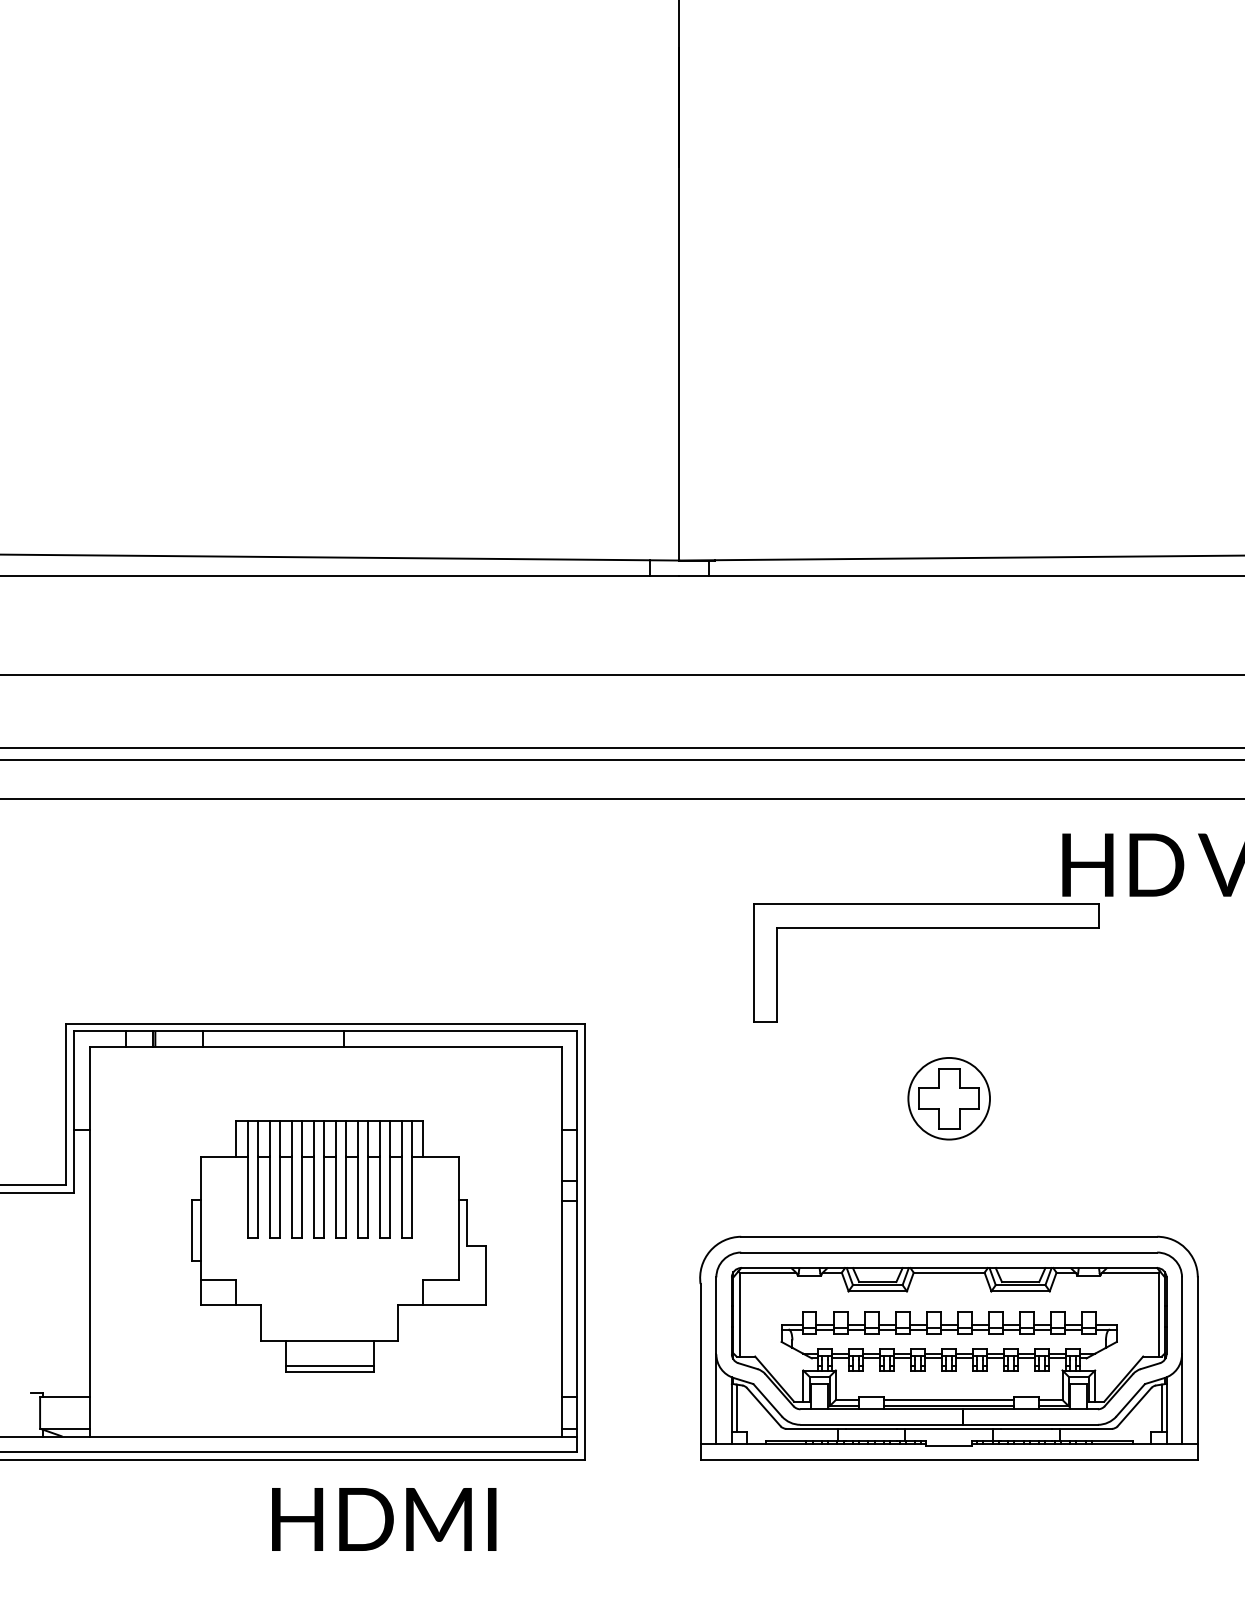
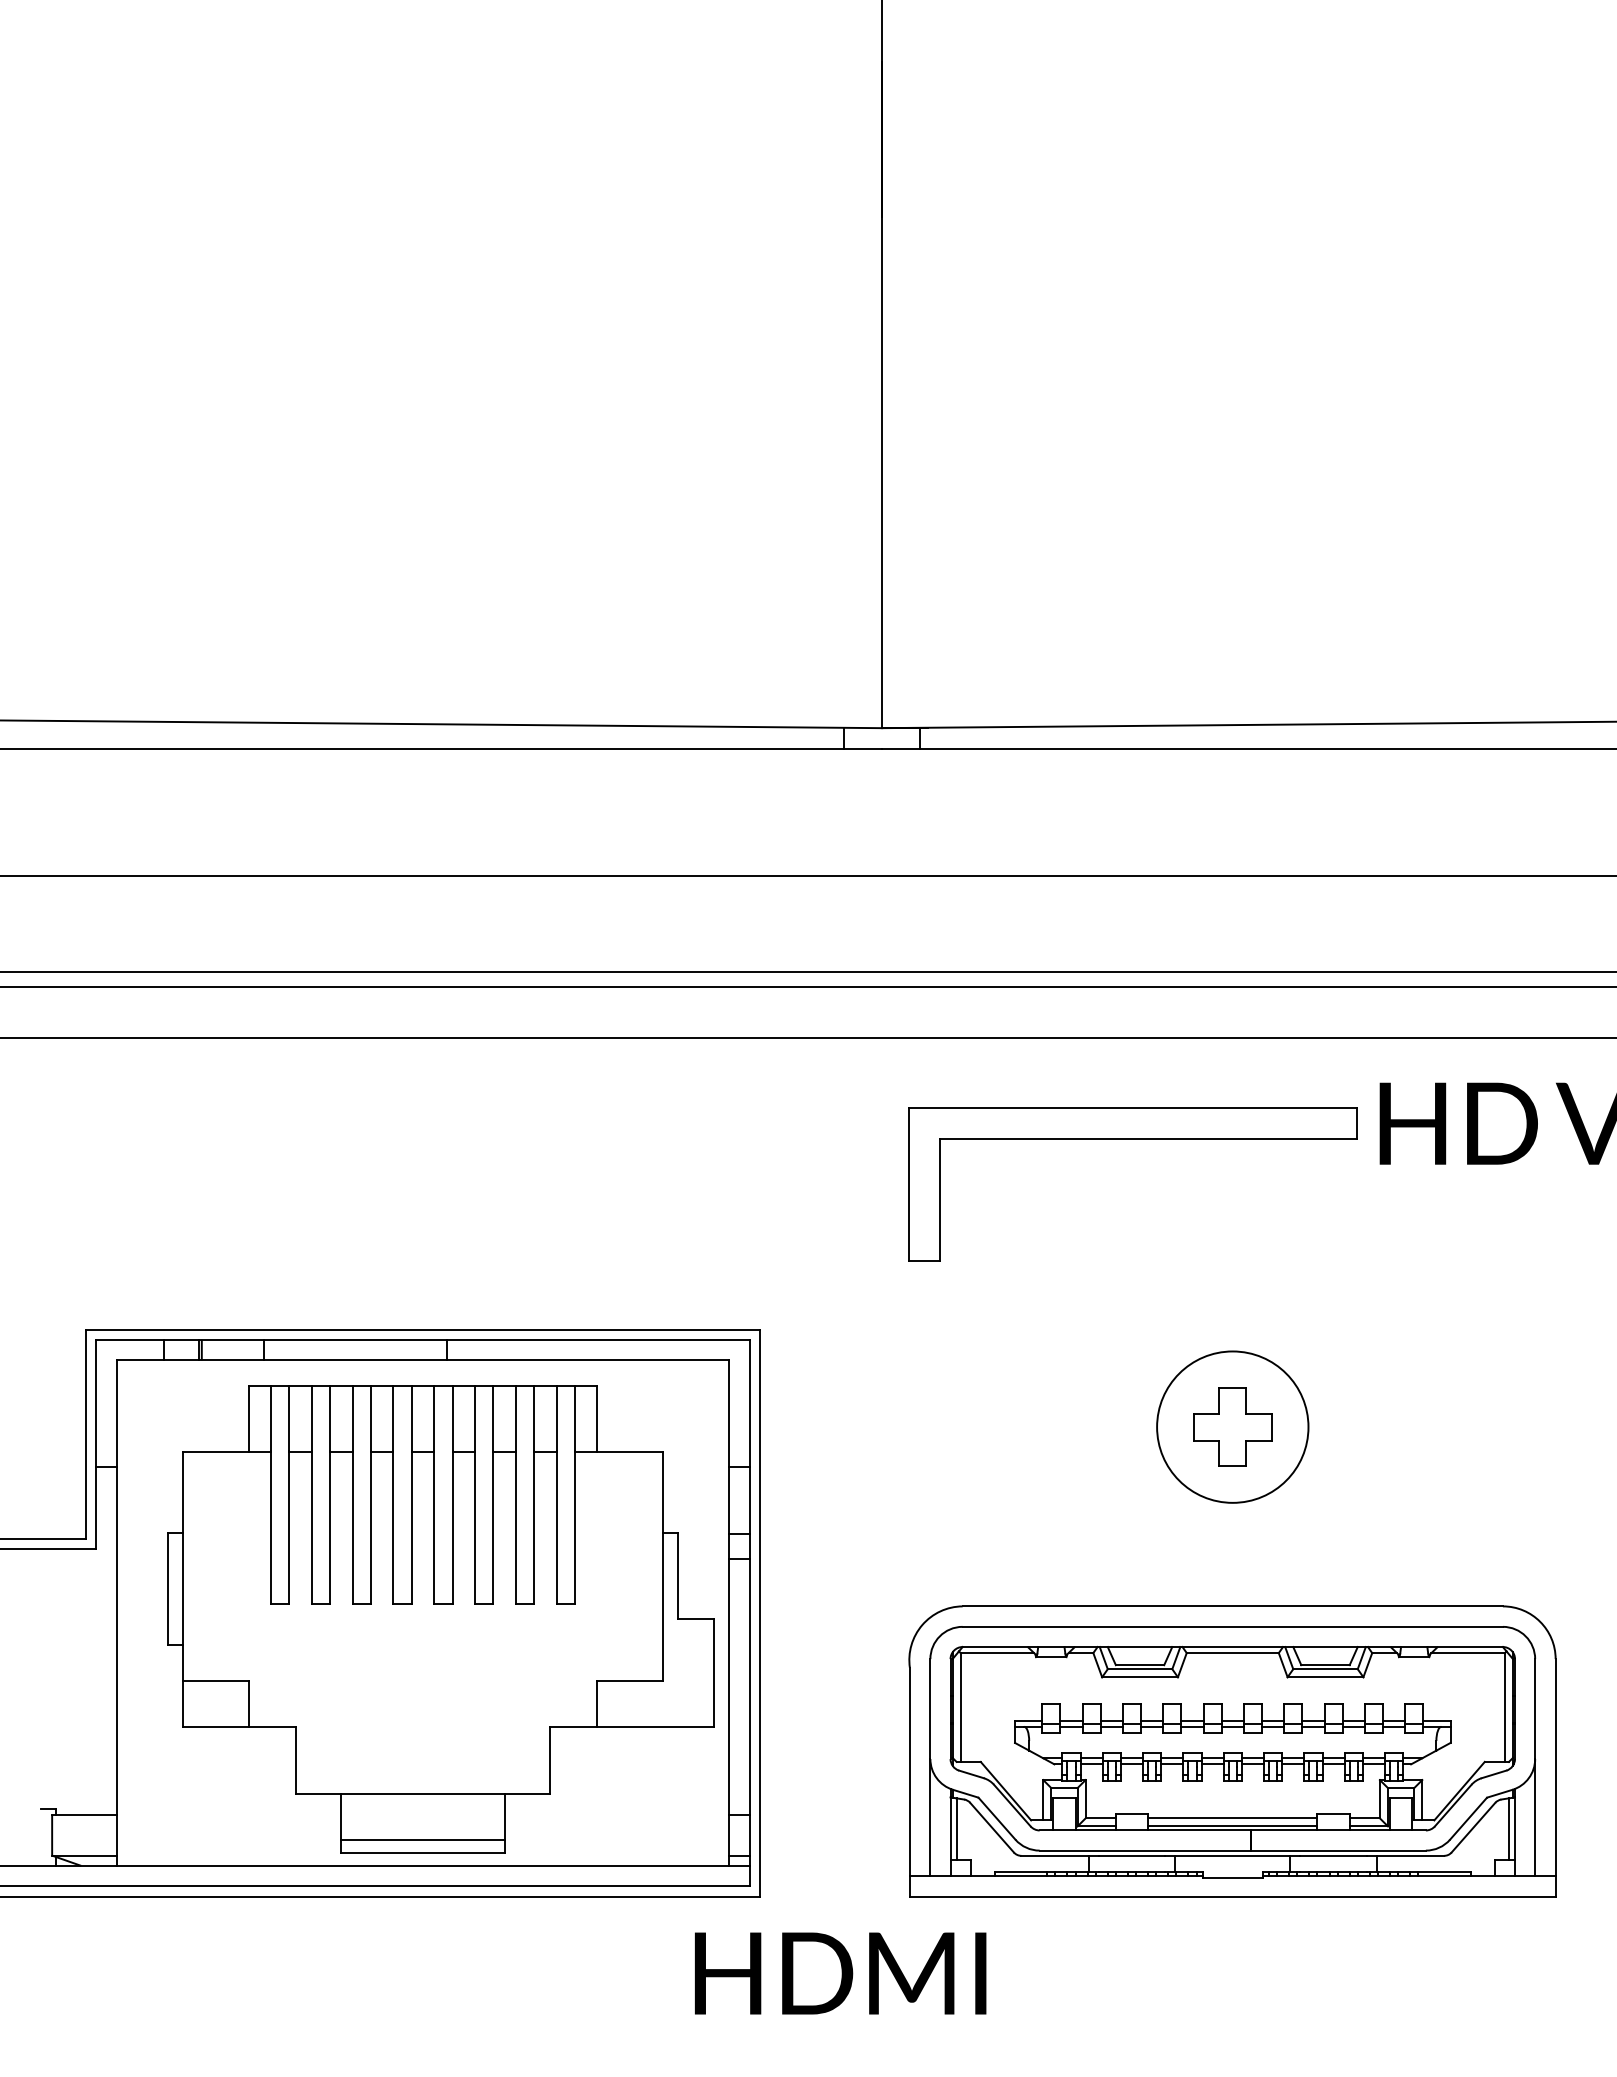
part: (926, 928) -> (1133, 1139), moved
circle: (948, 1098) -> (1231, 1426), size x1.43
part: (338, 1246) -> (439, 1619), size x1.43
text: (384, 1519) -> (840, 1973), moved

